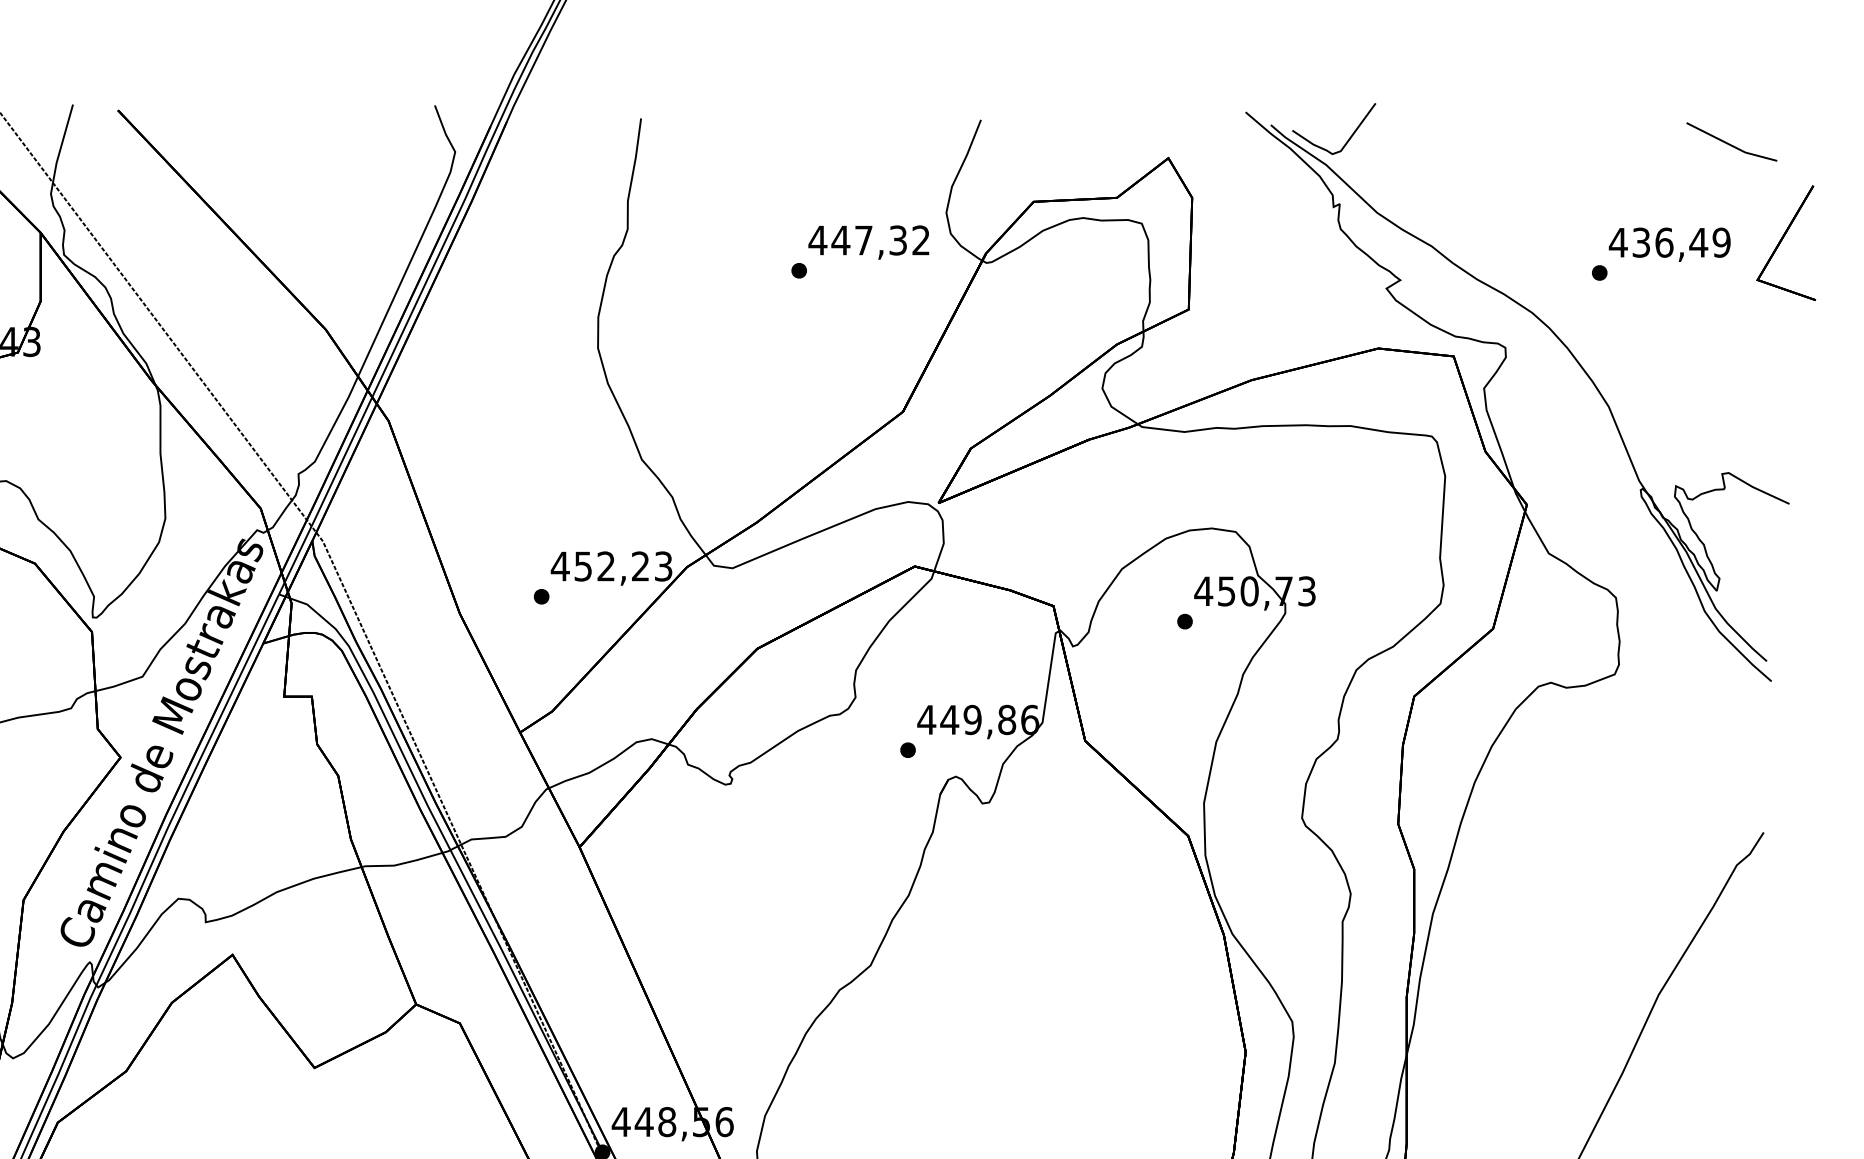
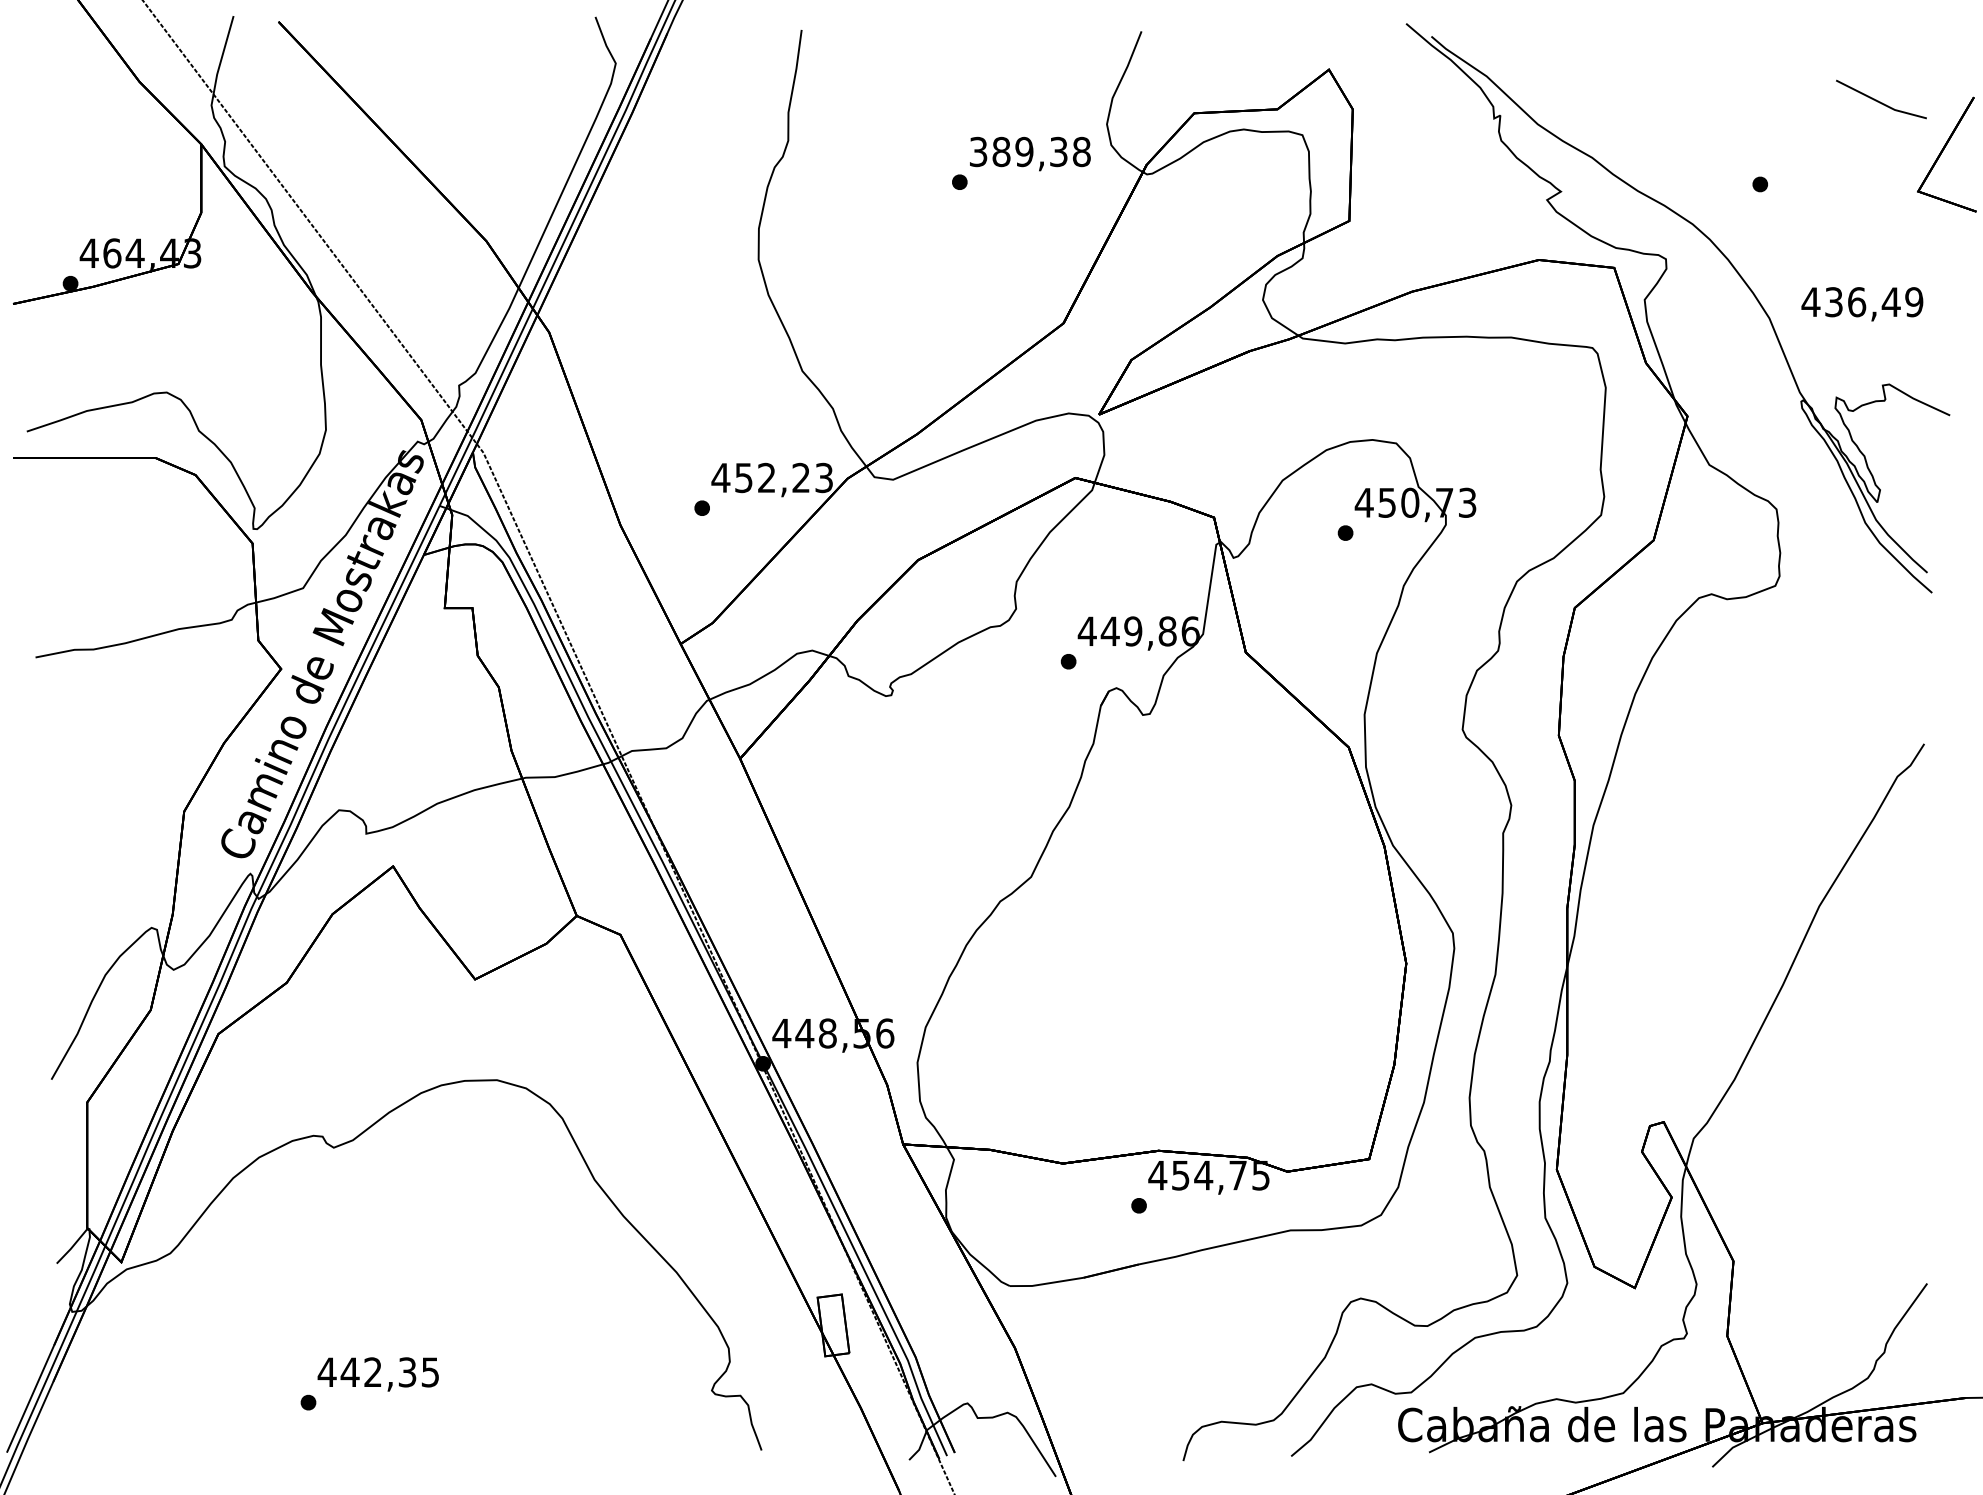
curve: (1348, 138) -> (1509, 49), removed
line: (1730, 144) -> (1880, 101), moved
text: (868, 240) -> (1029, 151), 447,32 -> 389,38
text: (1669, 245) -> (1862, 304), moved

